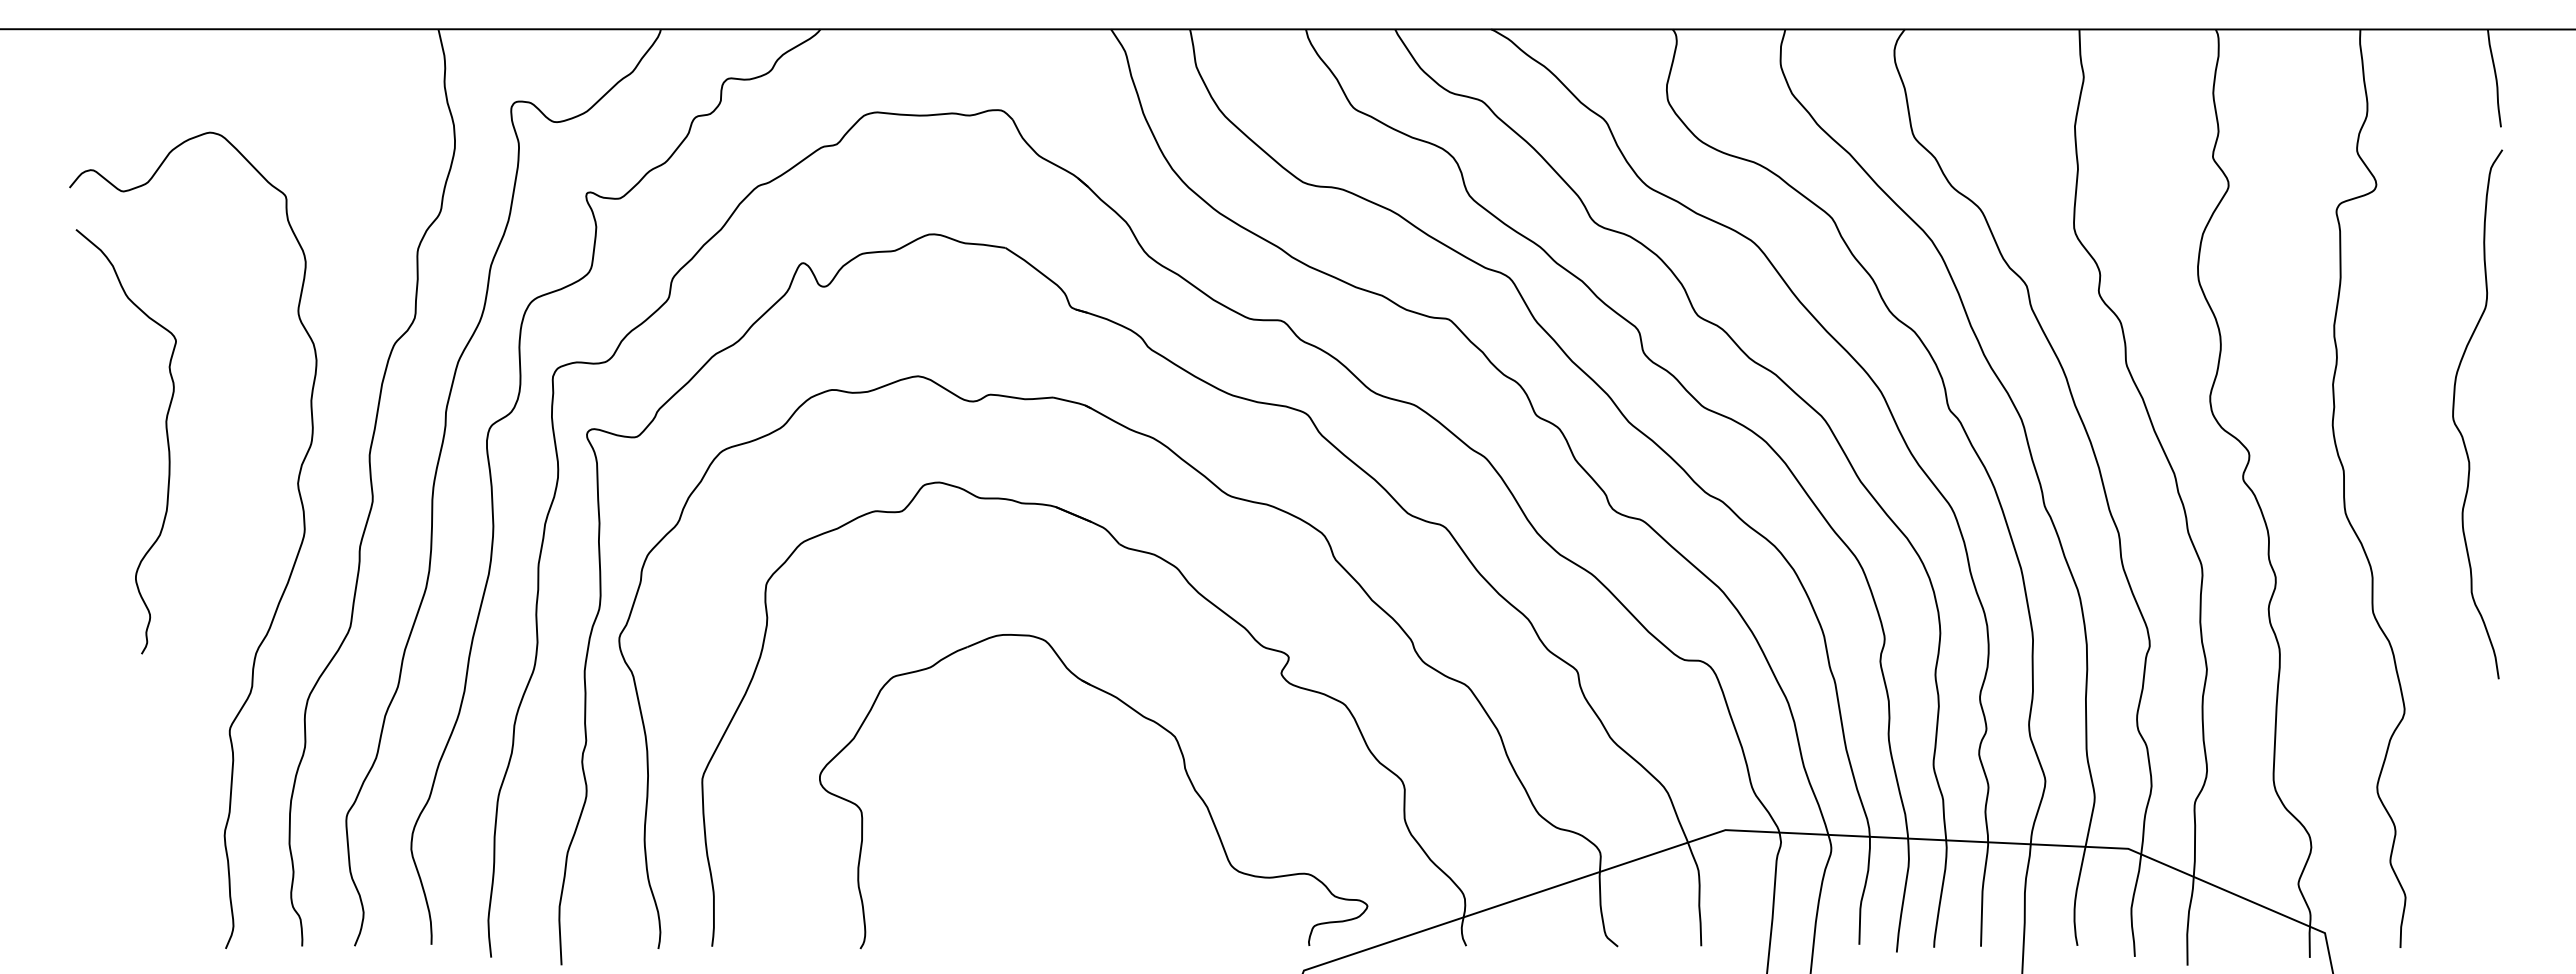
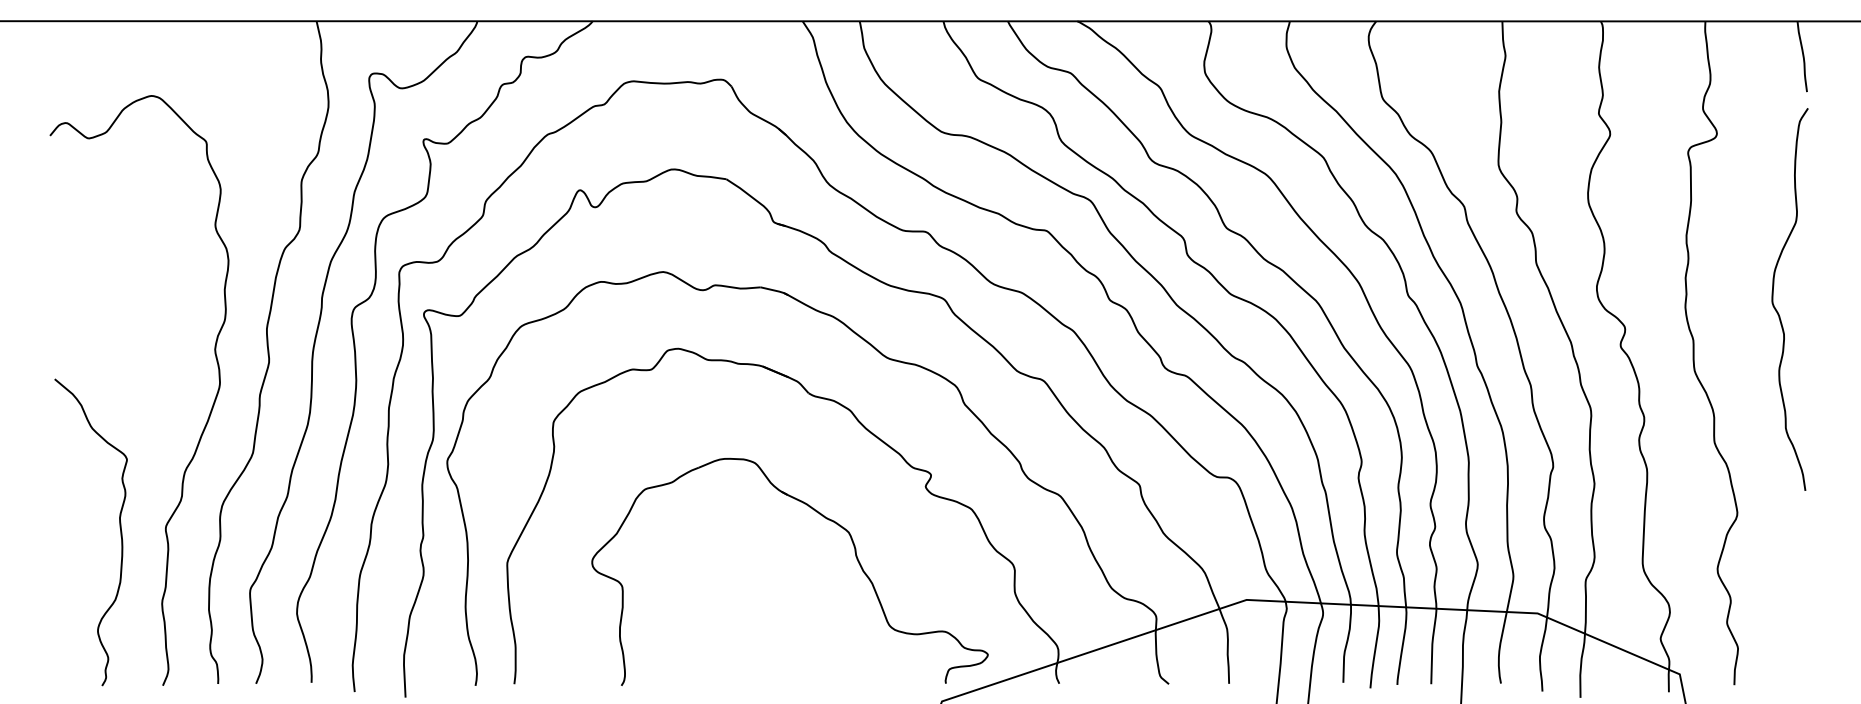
curve: (166, 438) -> (120, 530), moved

